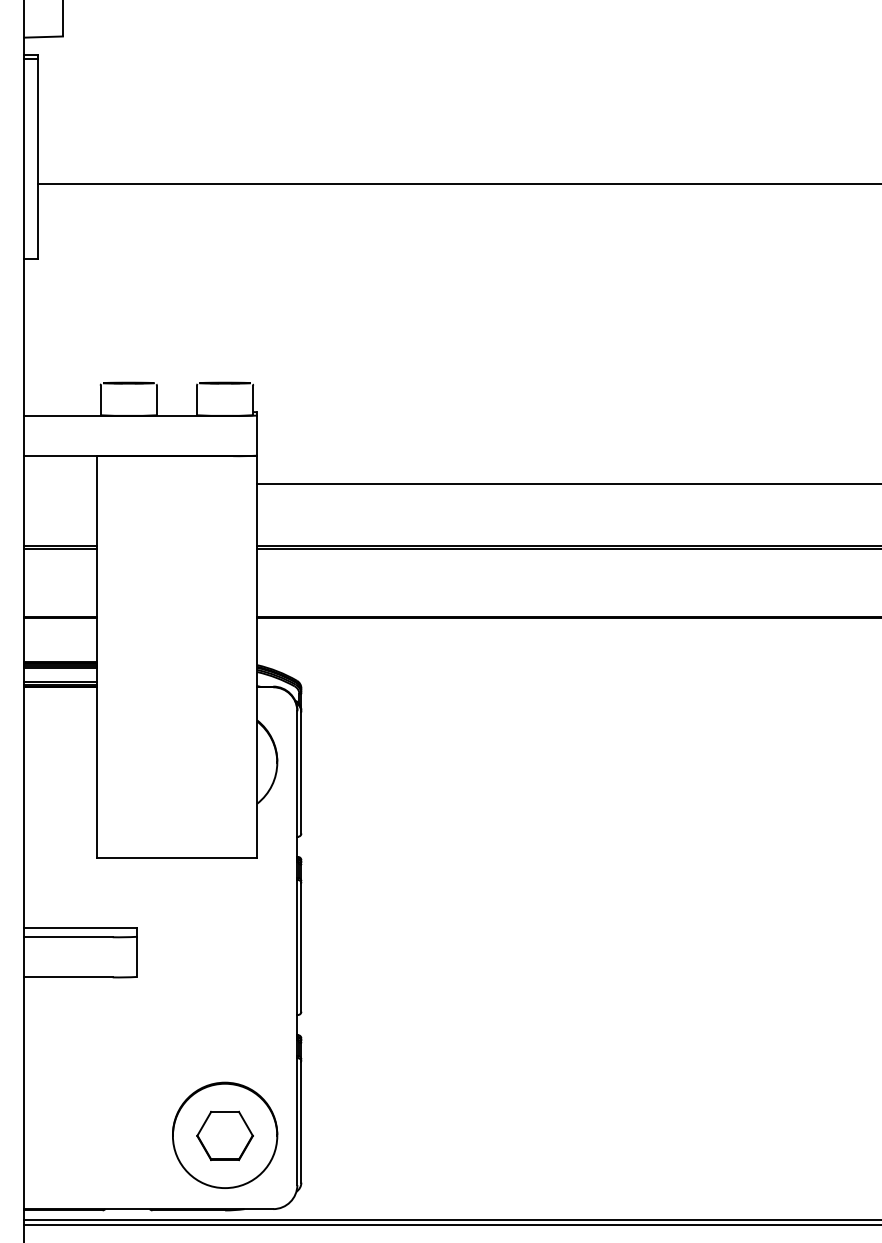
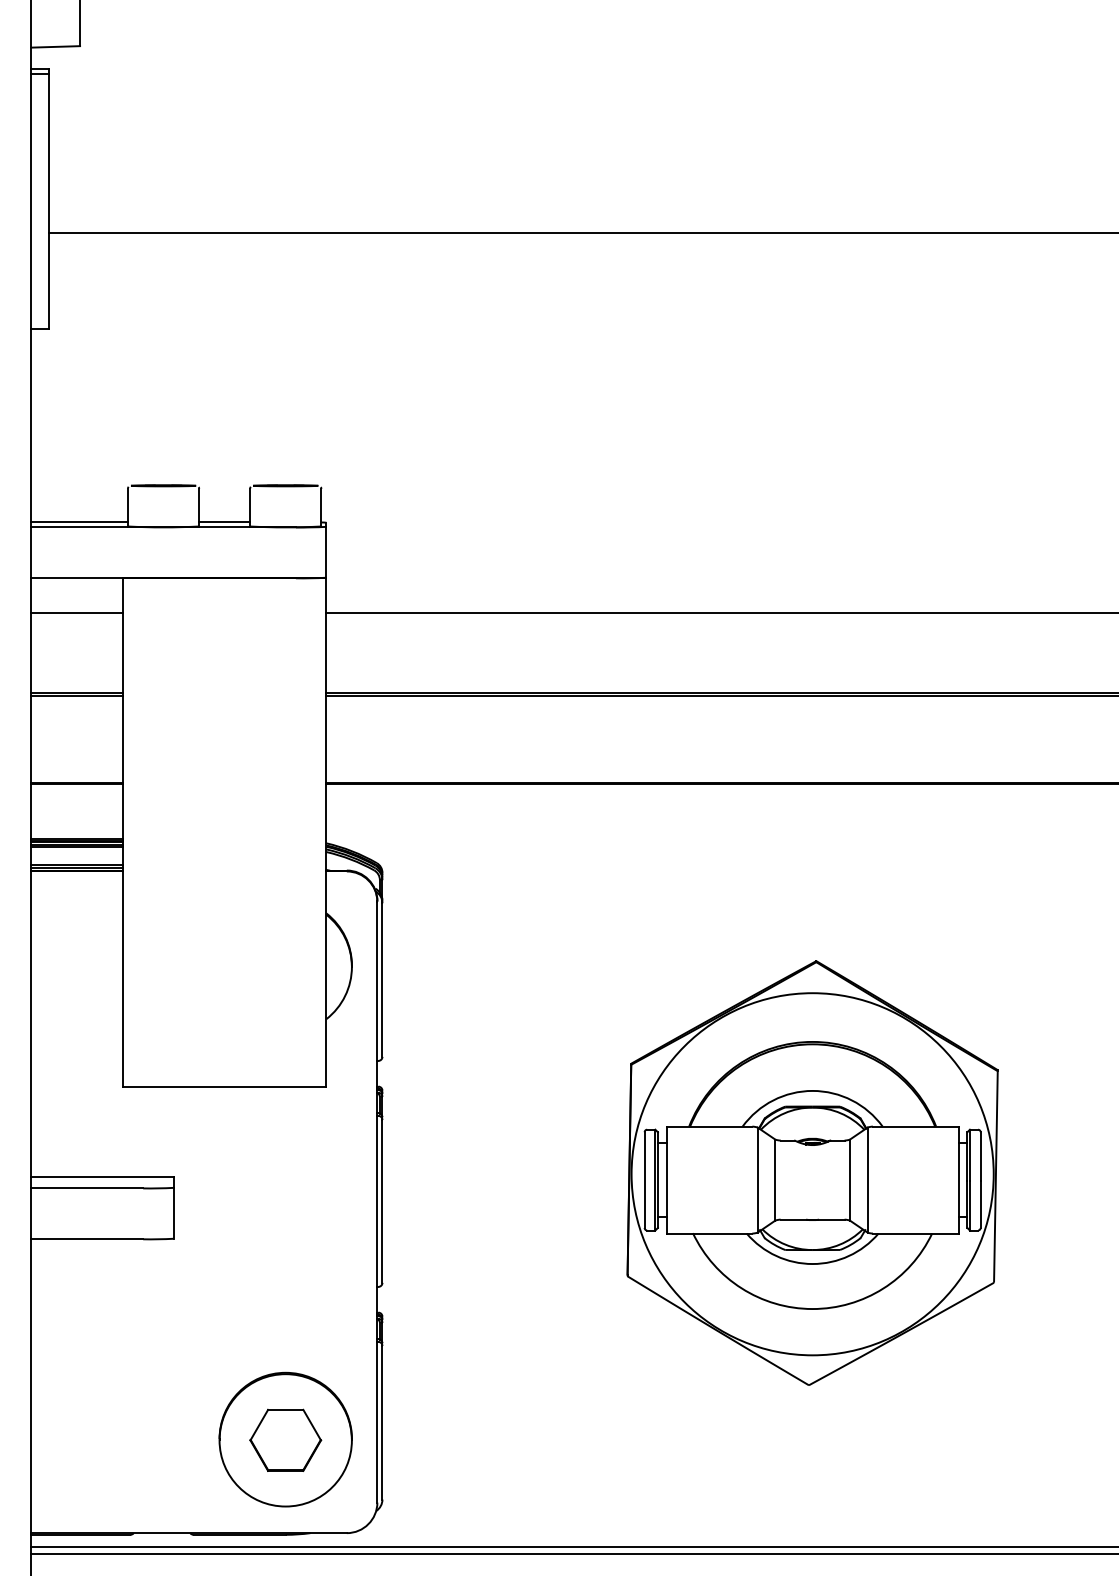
line: (62, 412) -> (79, 522), added
line: (176, 412) -> (224, 522), added
line: (60, 483) -> (76, 613), added
part: (640, 924) -> (812, 1172), added

